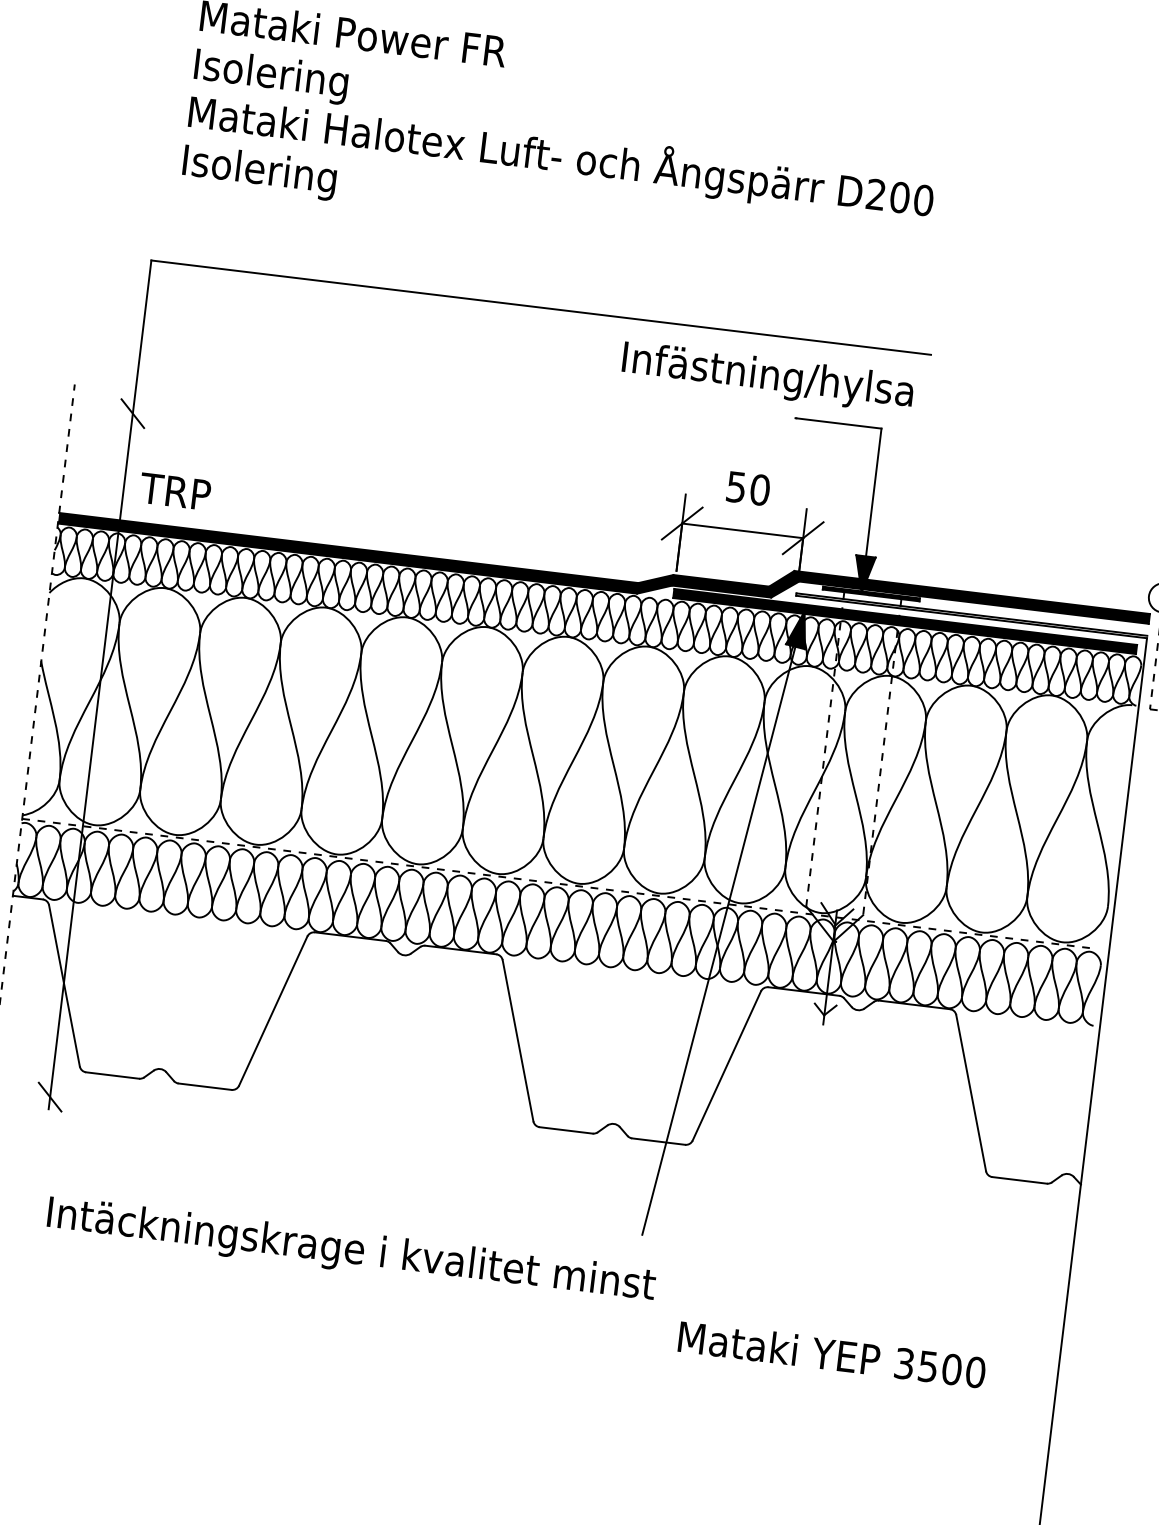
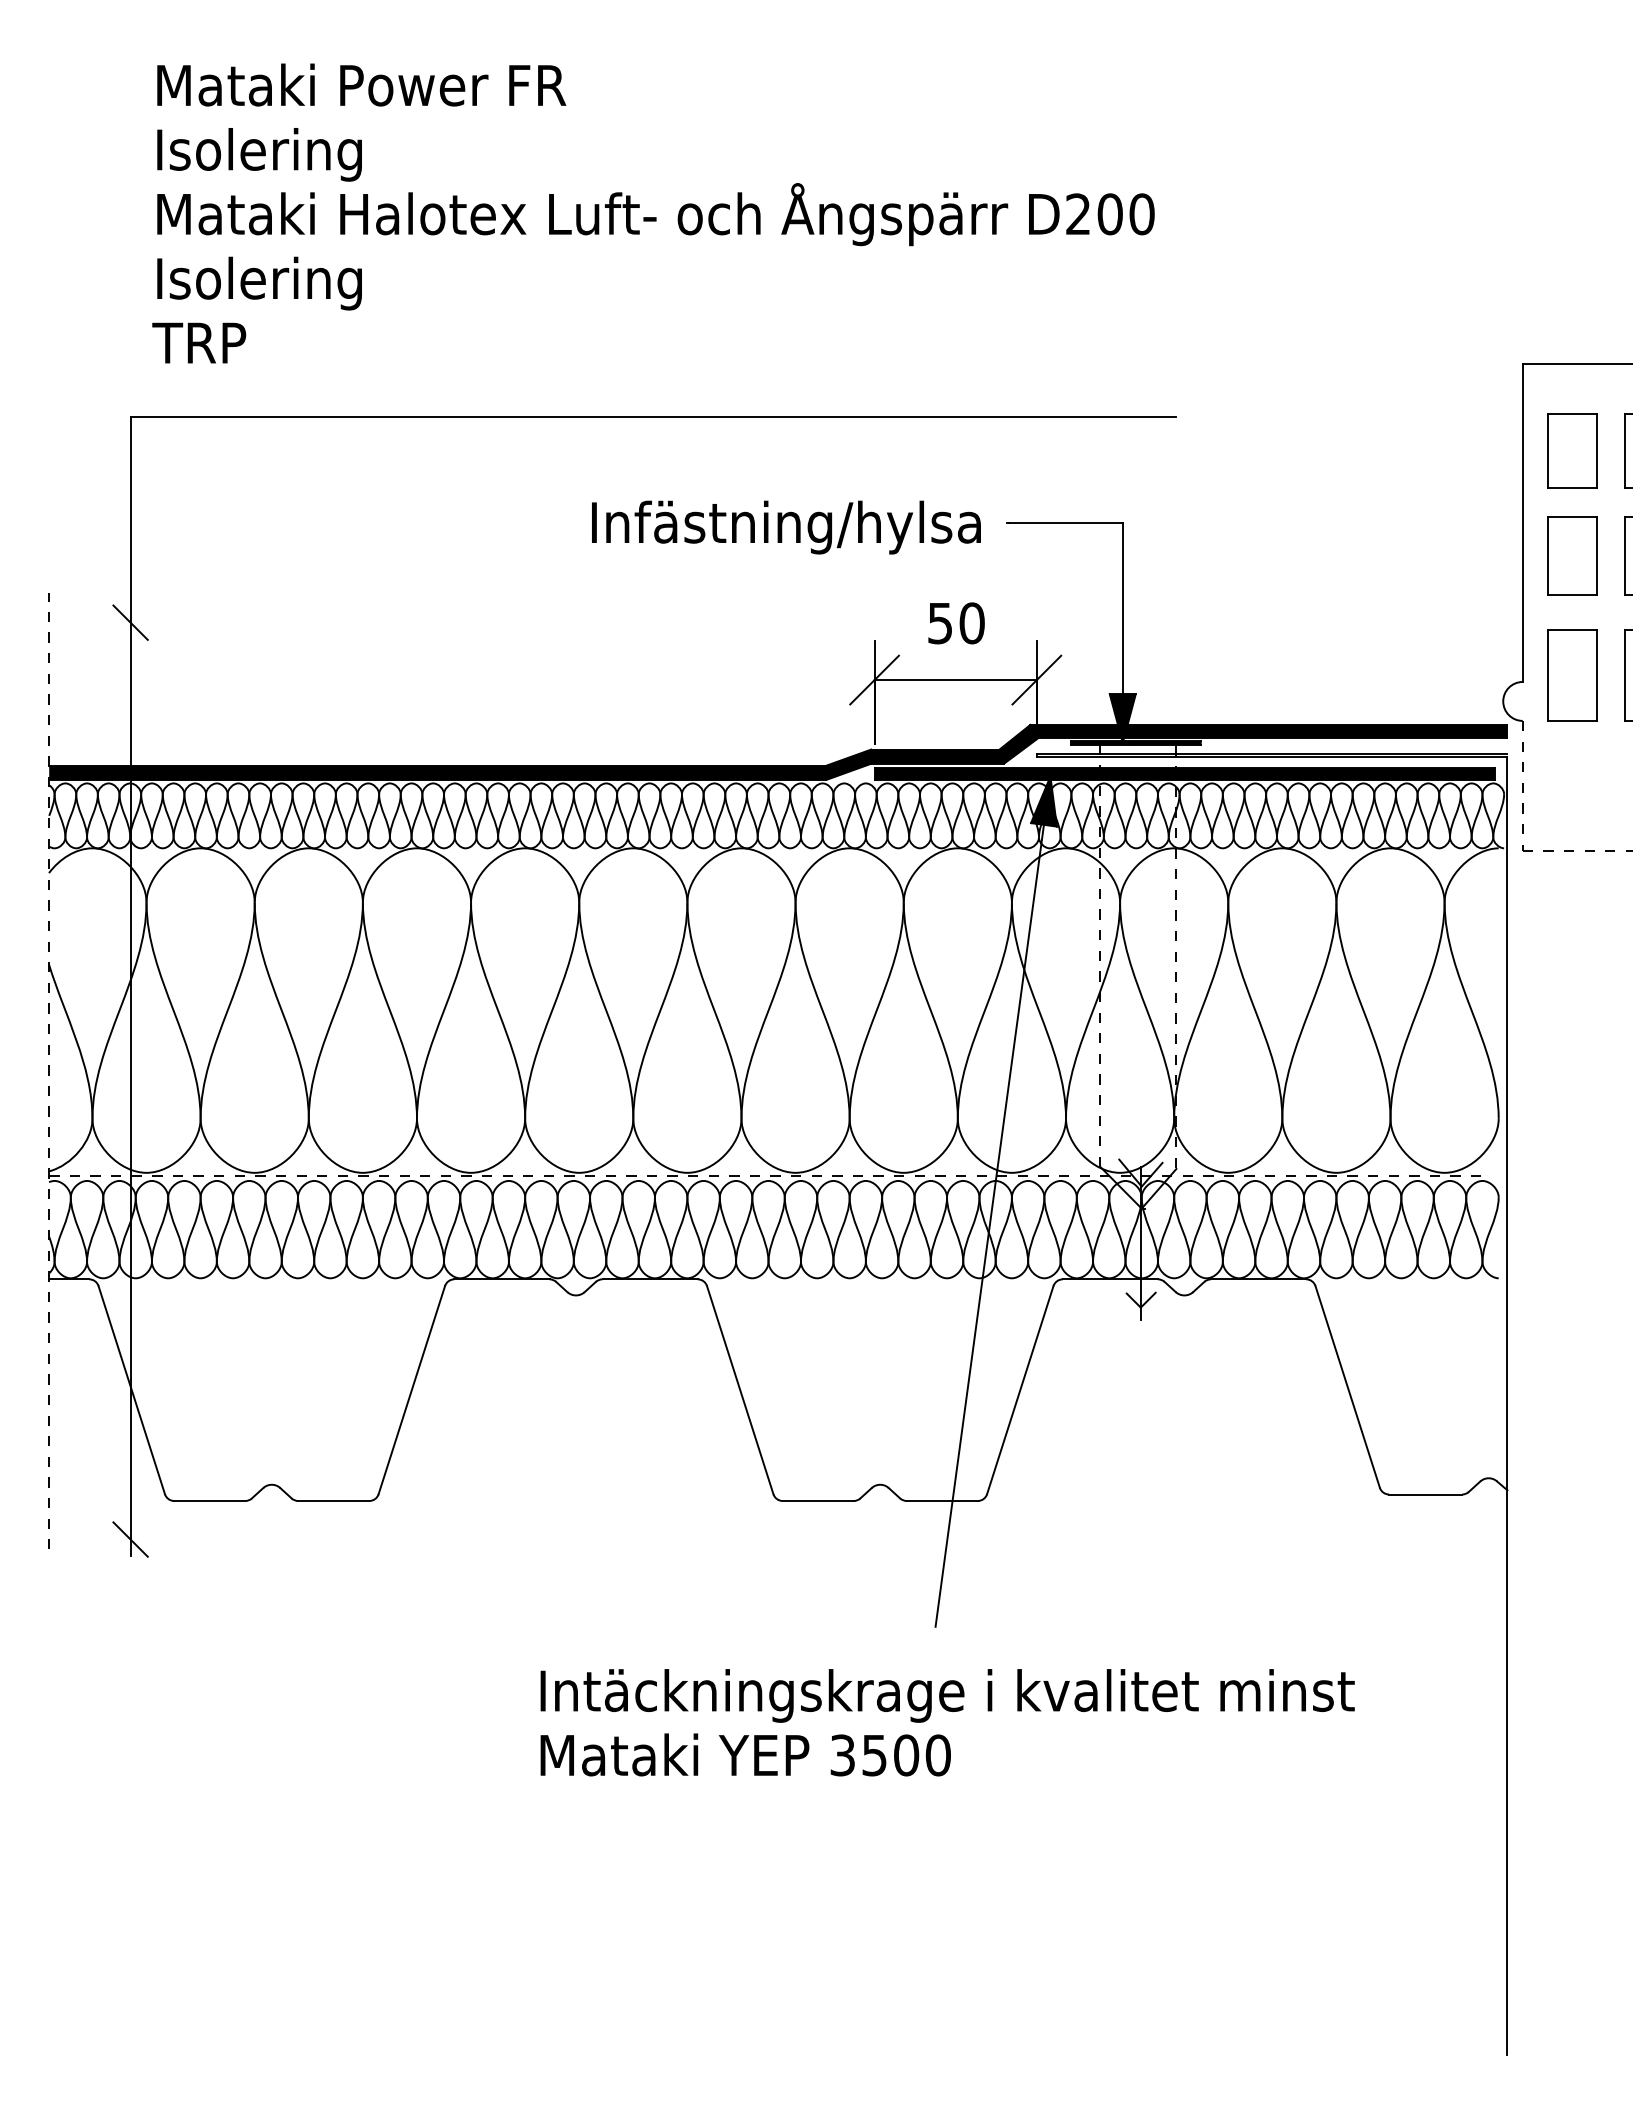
text: (767, 377) -> (786, 527), moved
text: (175, 491) -> (199, 342), moved
text: (351, 1251) -> (947, 1695), moved
text: (832, 1354) -> (745, 1754), moved

